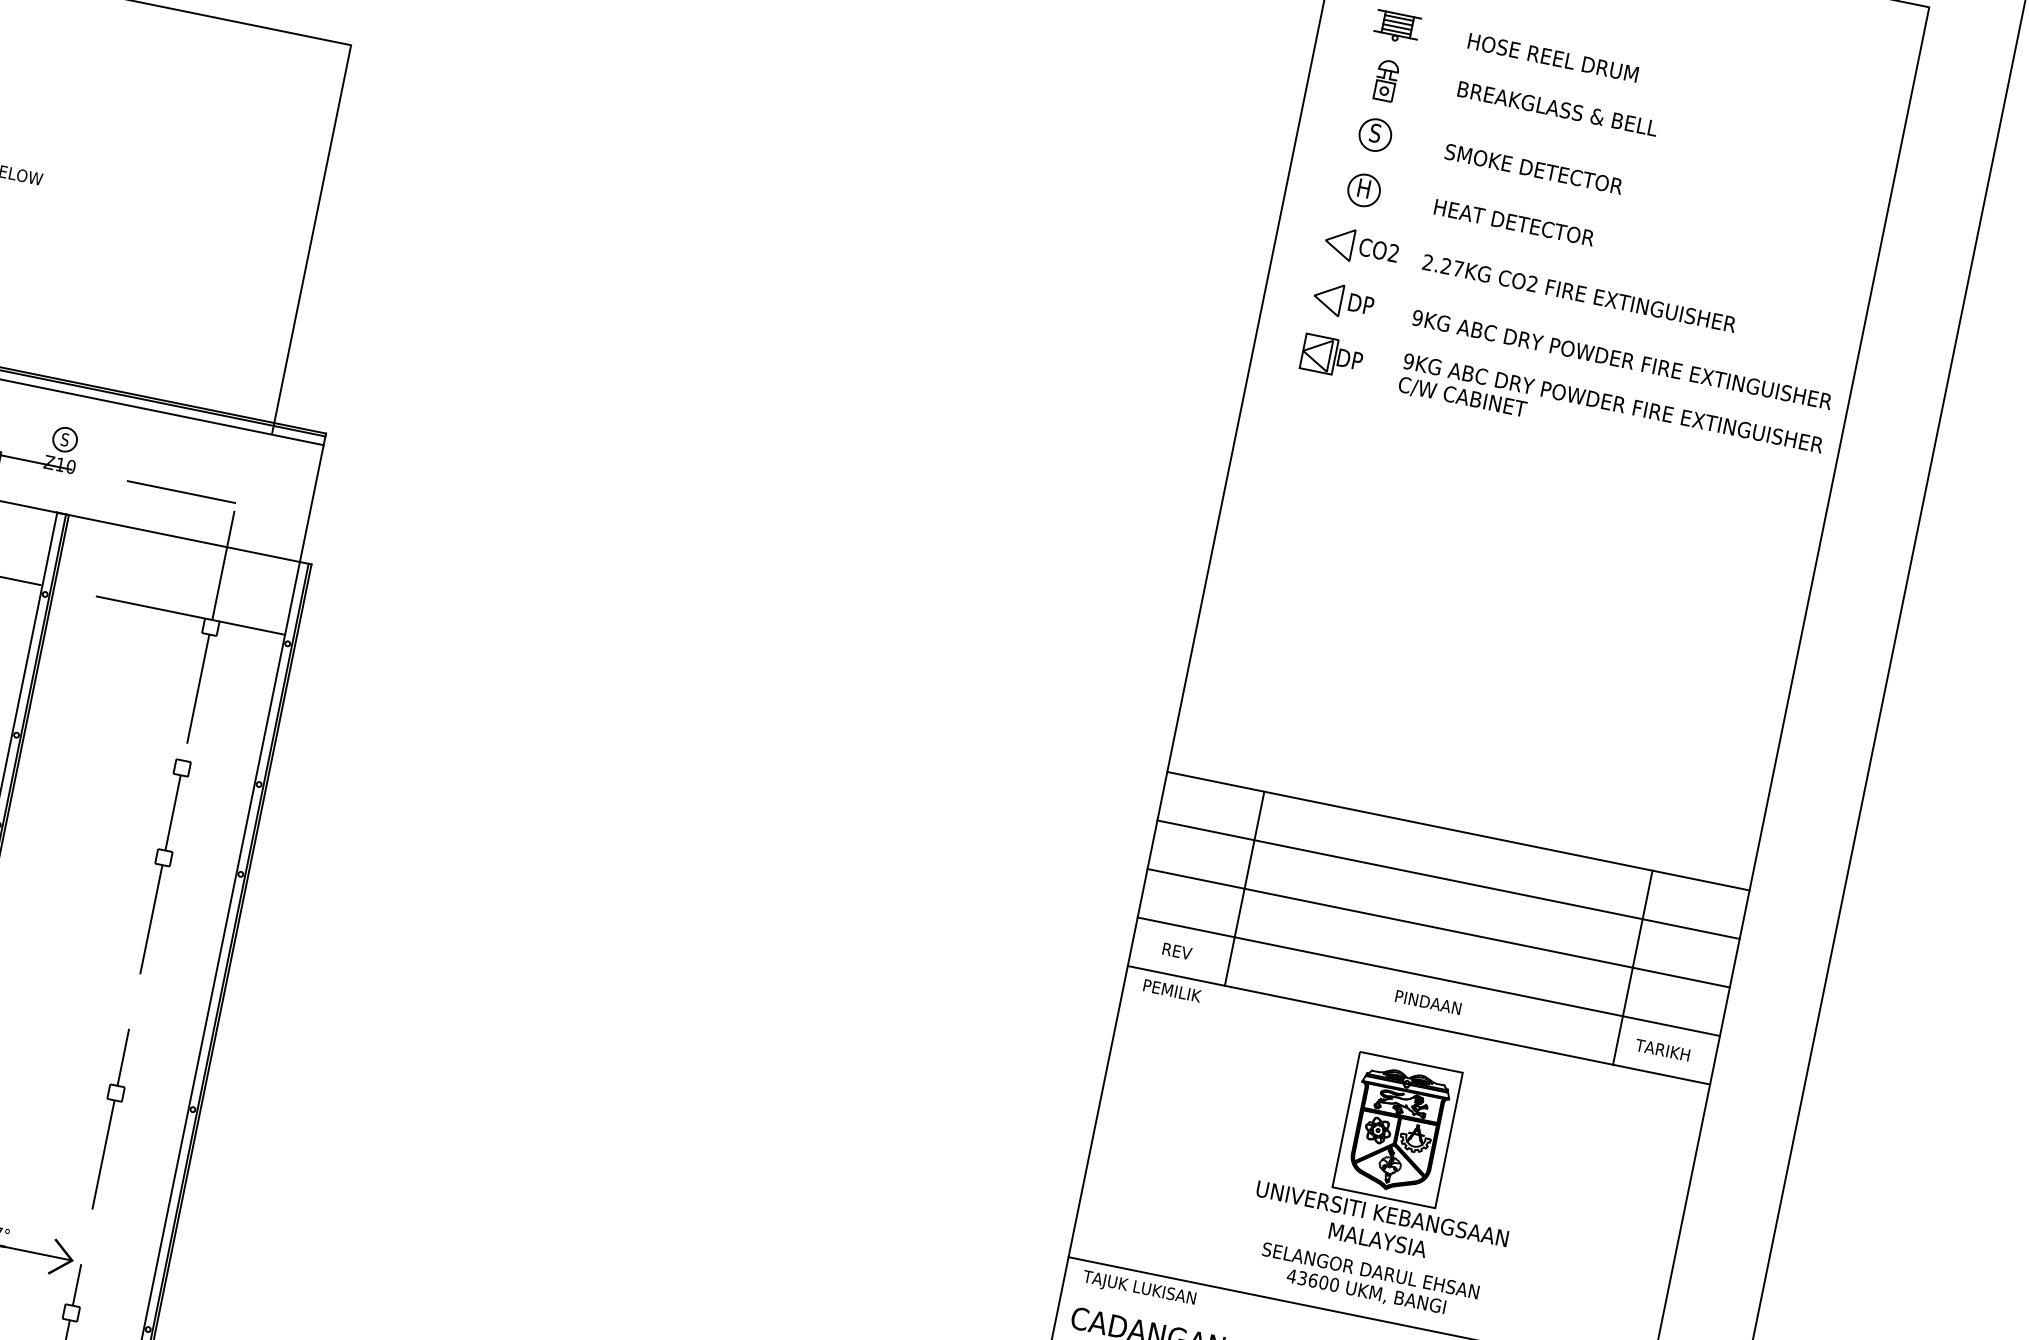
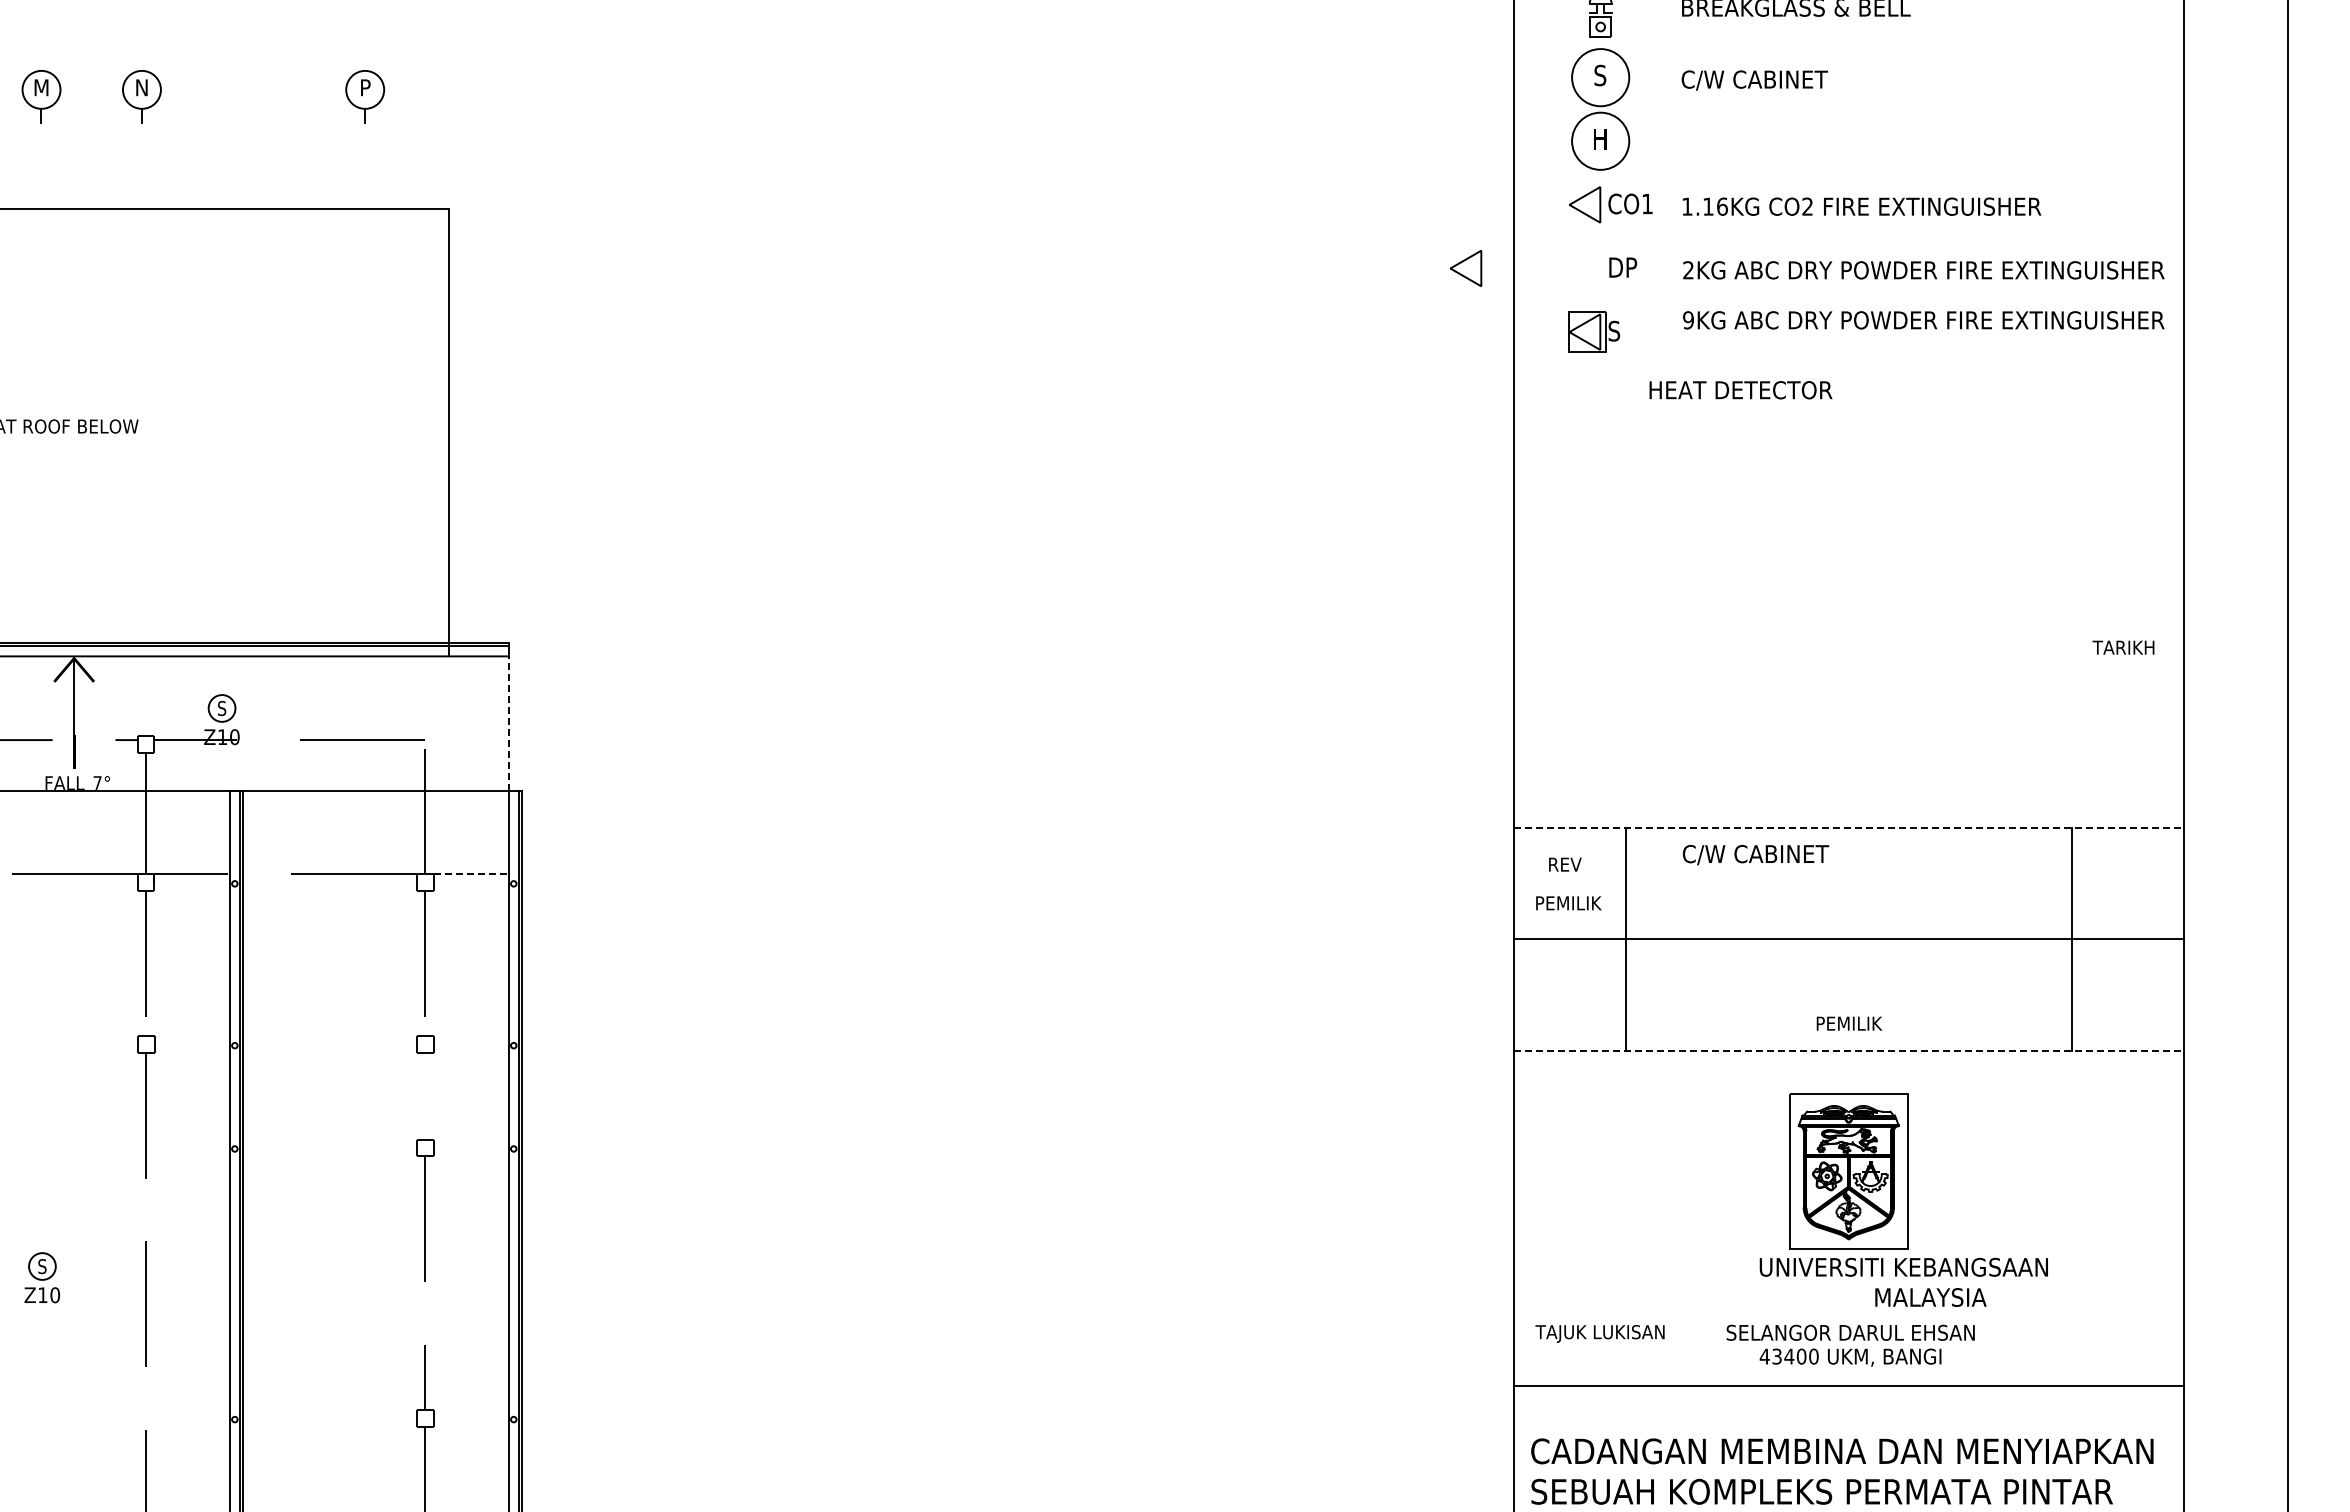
circle: (1375, 134) -> (1600, 77), size x1.6
text: (1533, 169) -> (1783, 80), SMOKE DETECTOR -> C/W CABINET
circle: (1363, 190) -> (1600, 141), size x1.6
text: (1514, 222) -> (1740, 390), moved
text: (1393, 252) -> (1647, 203), CO2 -> CO1
text: (1442, 265) -> (1704, 206), 2.27KG -> 1.16KG
part: (1328, 298) -> (1466, 268), moved
text: (1417, 318) -> (1688, 270), 9KG -> 2KG
text: (1349, 358) -> (1622, 330), DP -> S
text: (1462, 398) -> (1755, 855), moved
line: (311, 503) -> (508, 723), solid -> dashed
line: (252, 628) -> (471, 874), solid -> dashed
line: (173, 813) -> (425, 1096), removed
line: (1458, 830) -> (1848, 827), solid -> dashed
line: (1448, 879) -> (1848, 883), removed
text: (1177, 951) -> (1565, 864), moved
line: (1428, 977) -> (1848, 995), removed
text: (1172, 990) -> (1568, 903), moved
text: (1433, 1003) -> (1859, 1023), PINDAAN -> PEMILIK
line: (1418, 1024) -> (1848, 1050), solid -> dashed
text: (1662, 1050) -> (2123, 647), moved
text: (1382, 1213) -> (1903, 1266), moved
text: (1377, 1240) -> (1930, 1297), moved
text: (1313, 1280) -> (1789, 1356), 43600 -> 43400
text: (1138, 1288) -> (1599, 1333), moved

